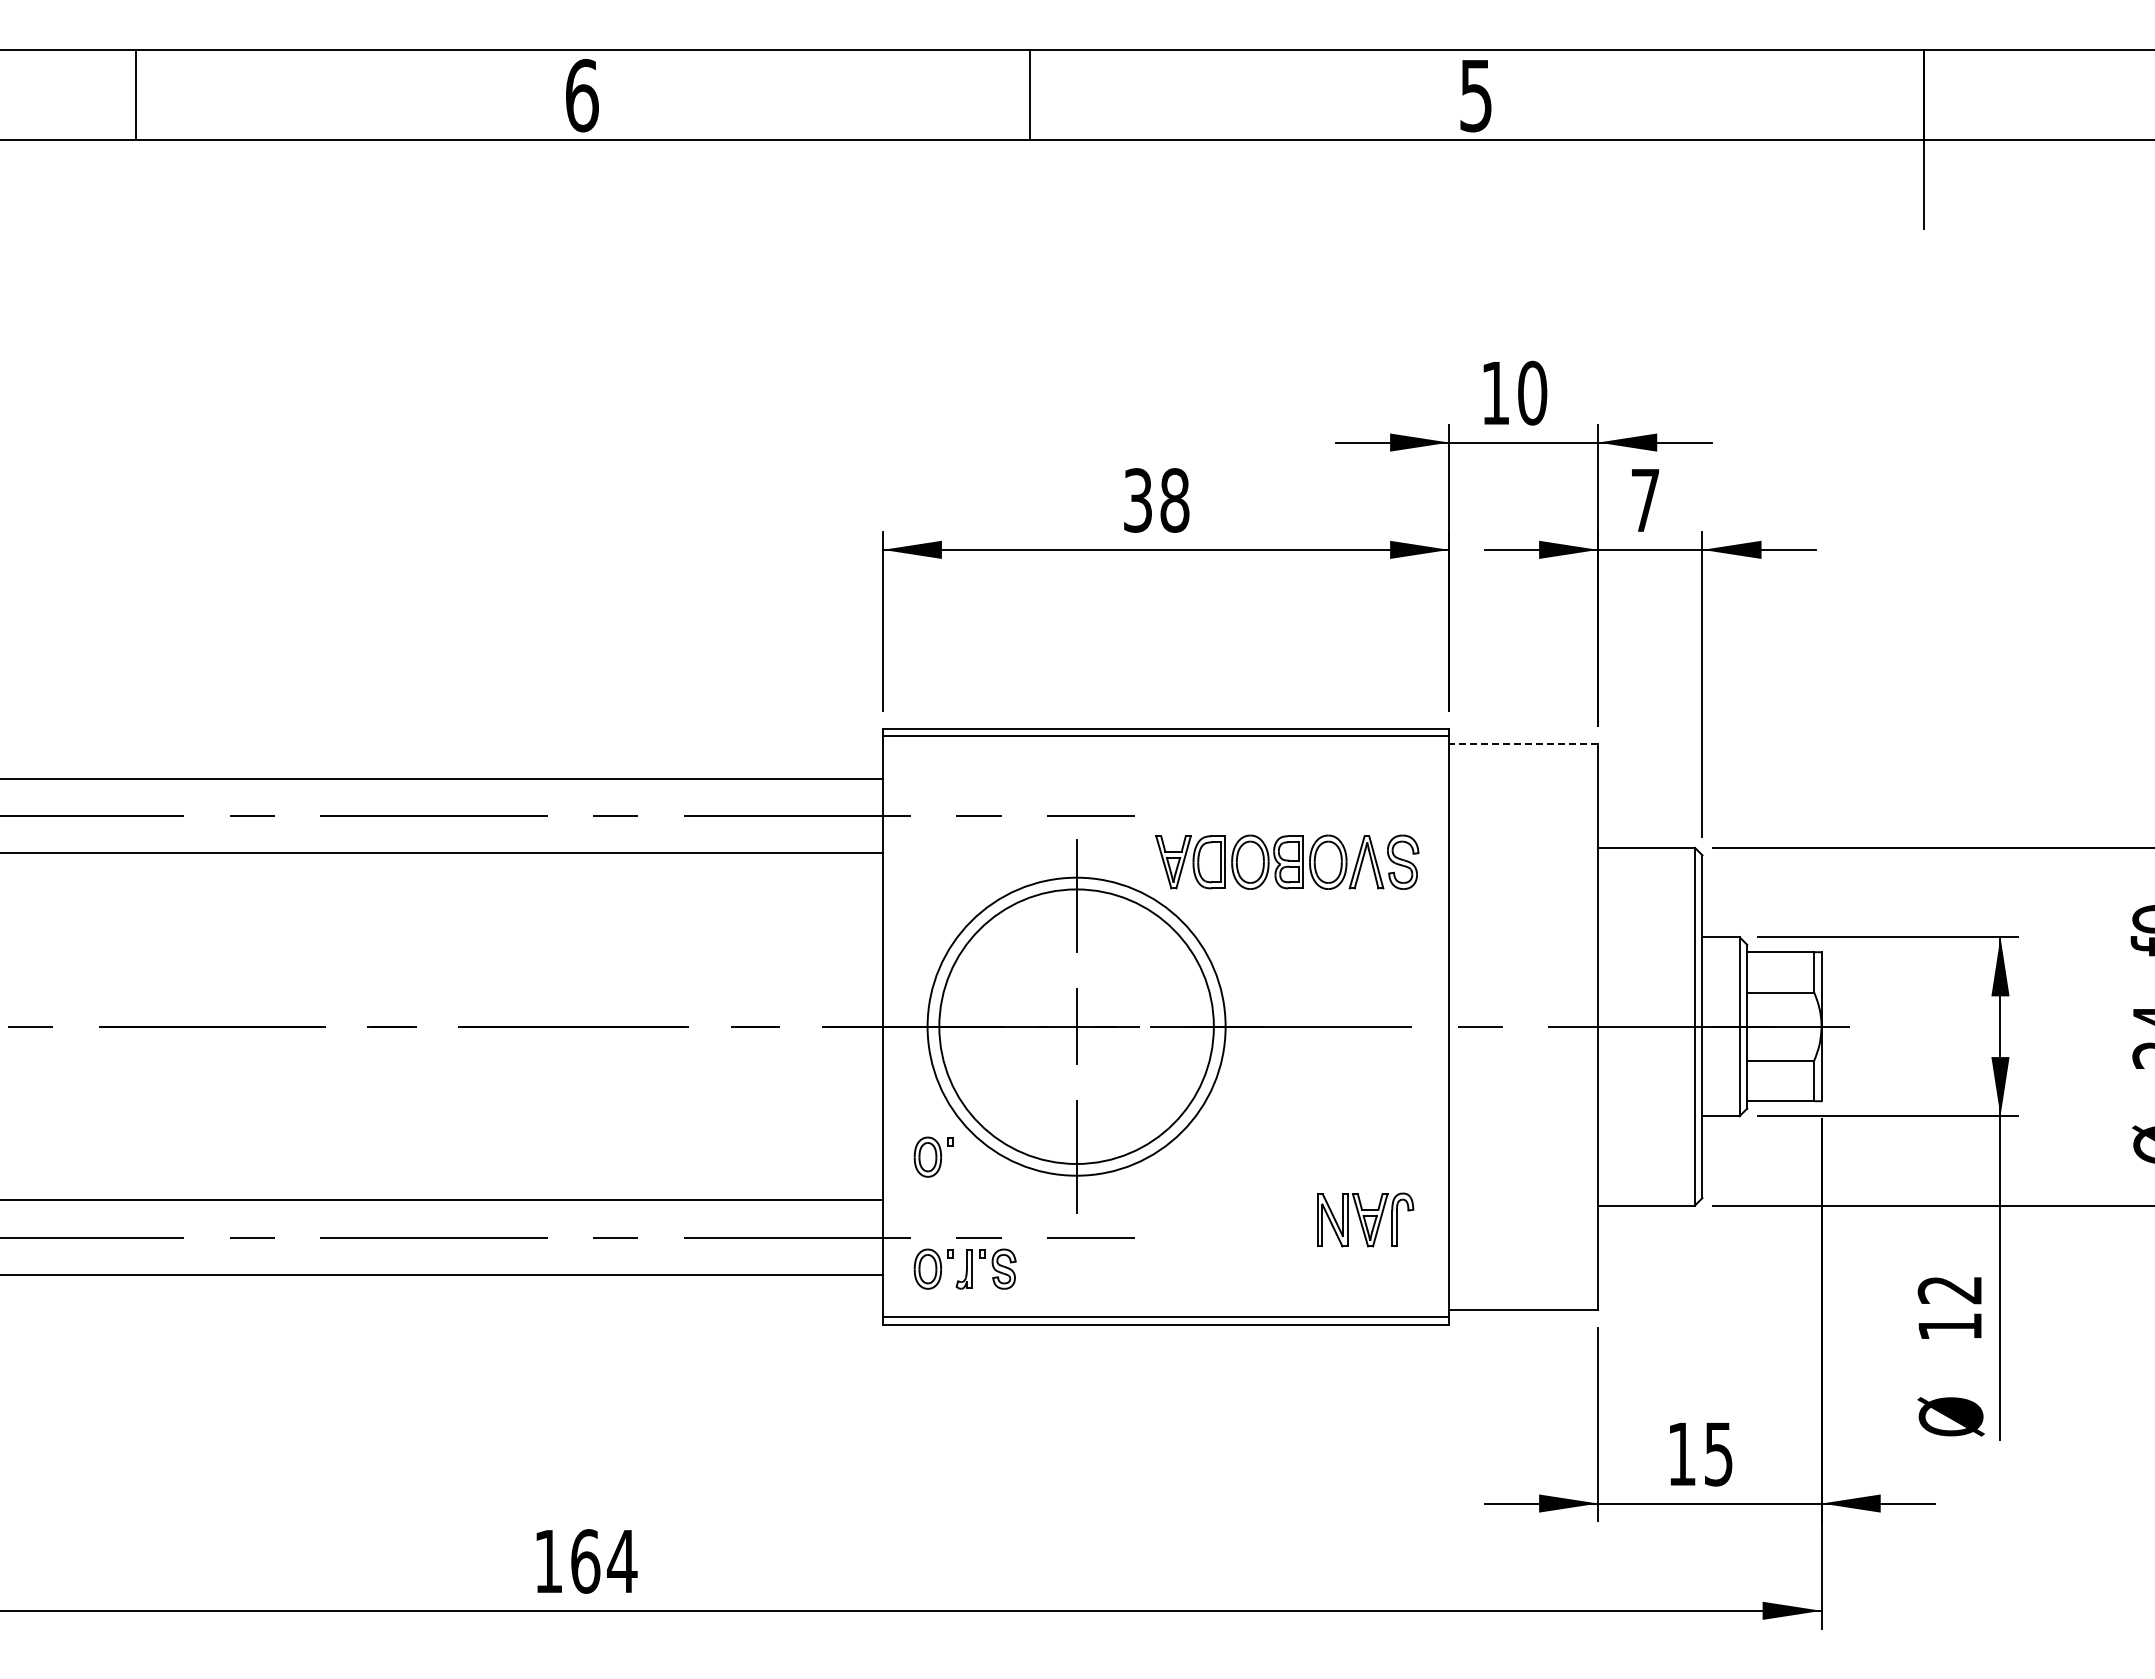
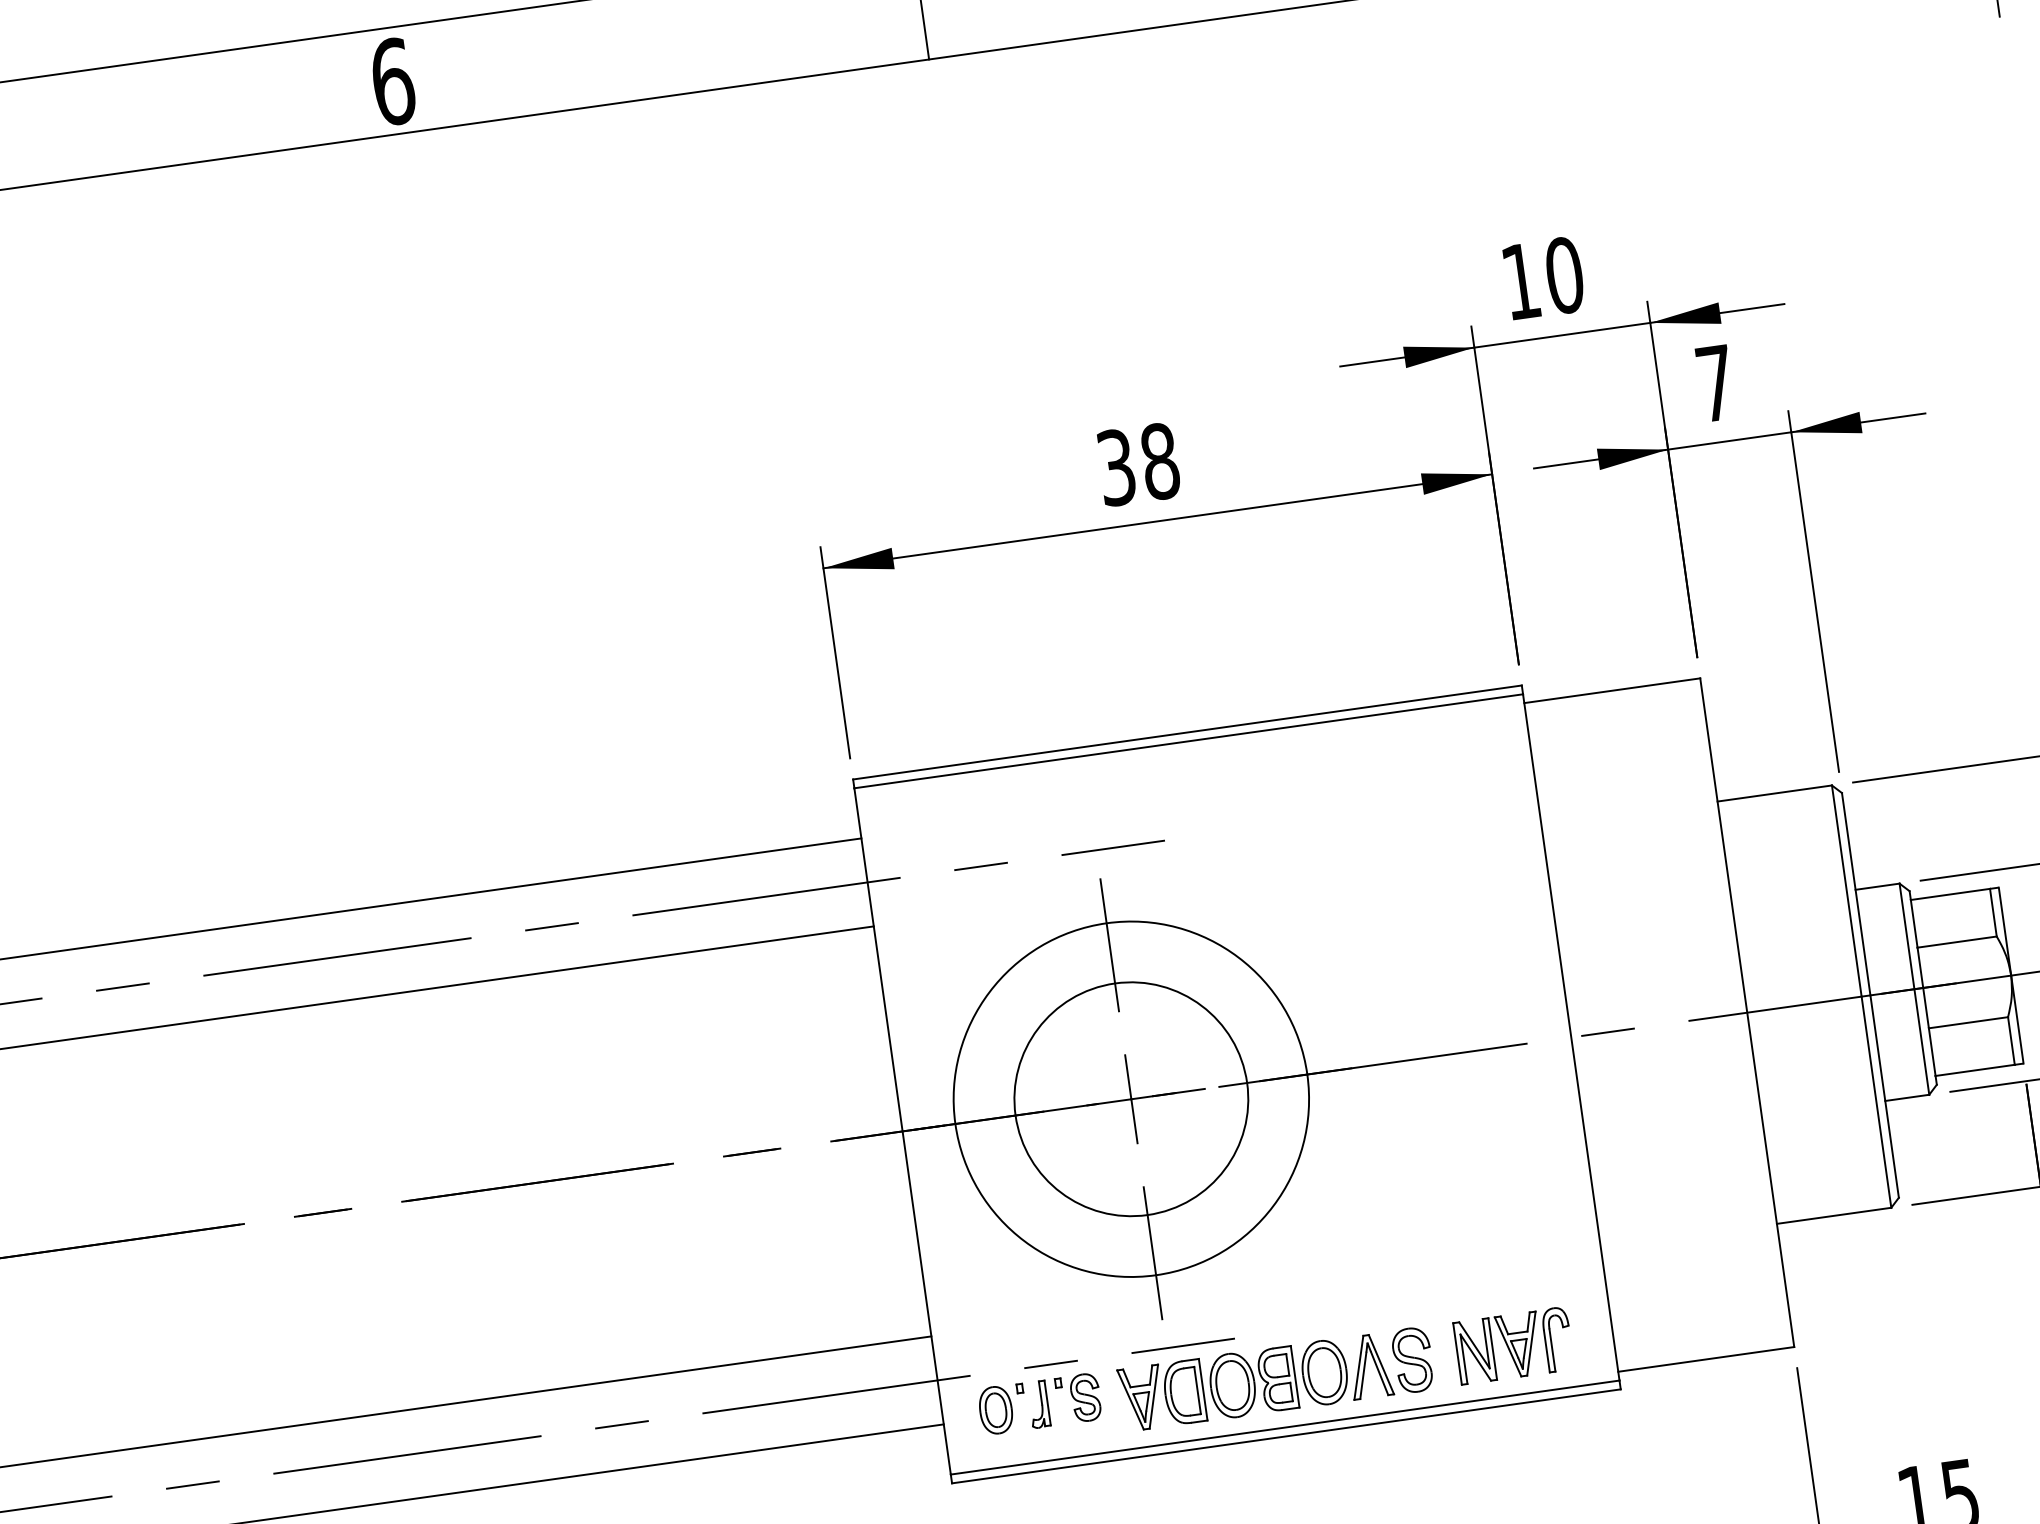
line: (1523, 743) -> (1612, 690), dashed -> solid
part: (1287, 861) -> (1276, 1378), moved
circle: (1076, 1026) -> (1131, 1099), size x0.71
part: (933, 1156) -> (983, 1276), removed
part: (1365, 1219) -> (1513, 1345), moved

